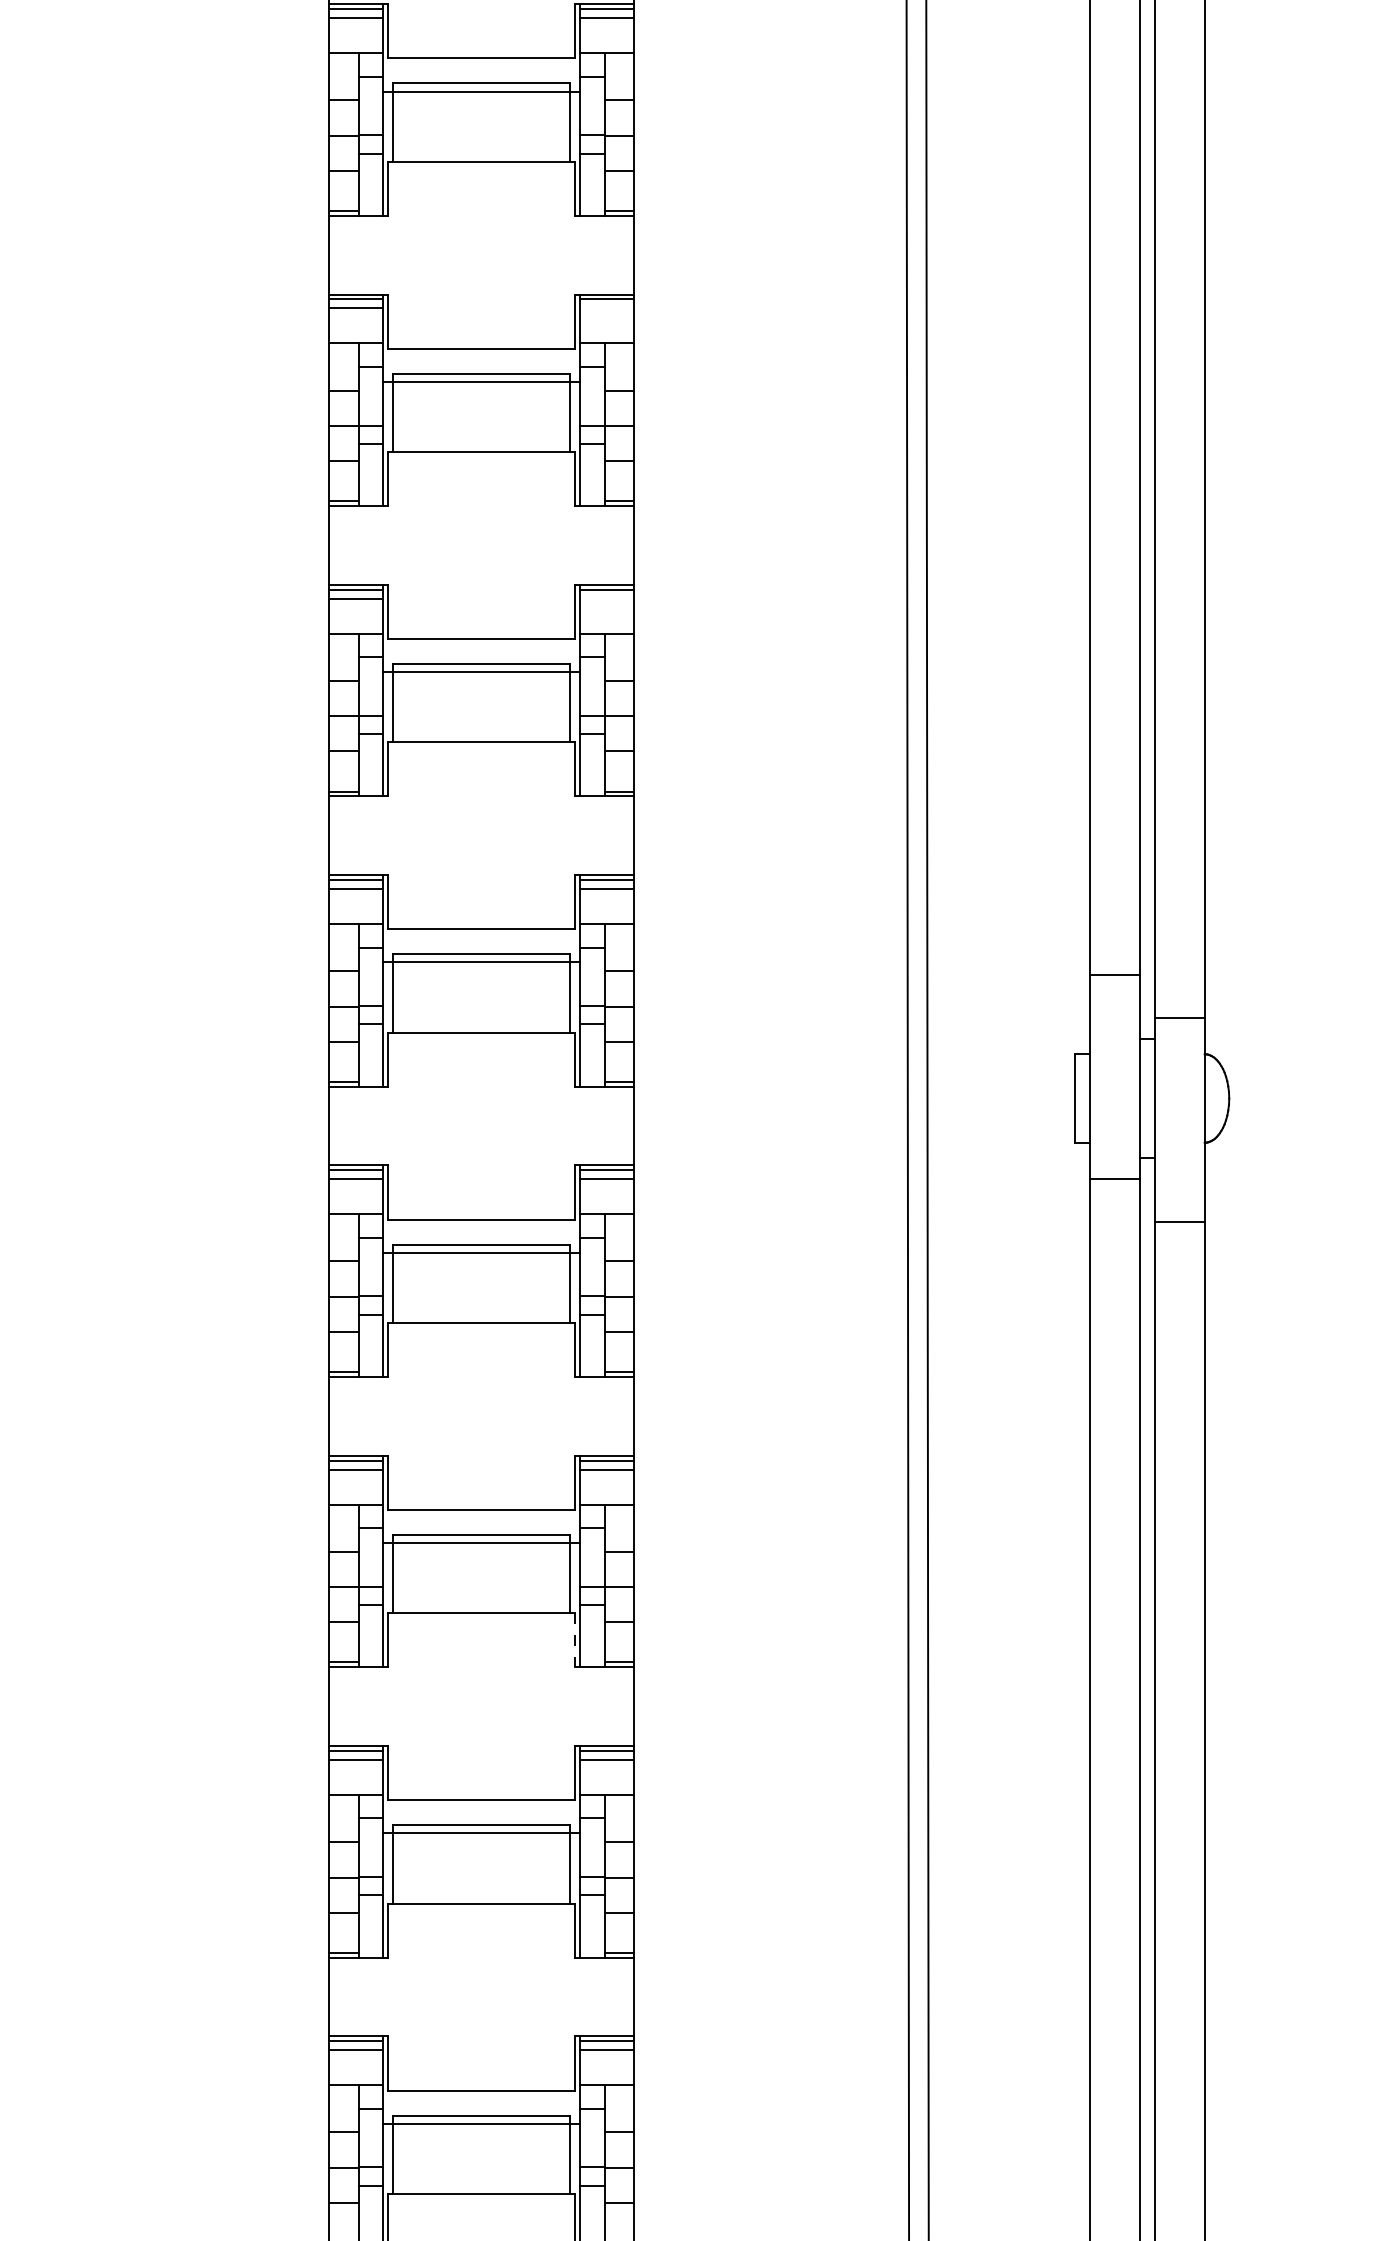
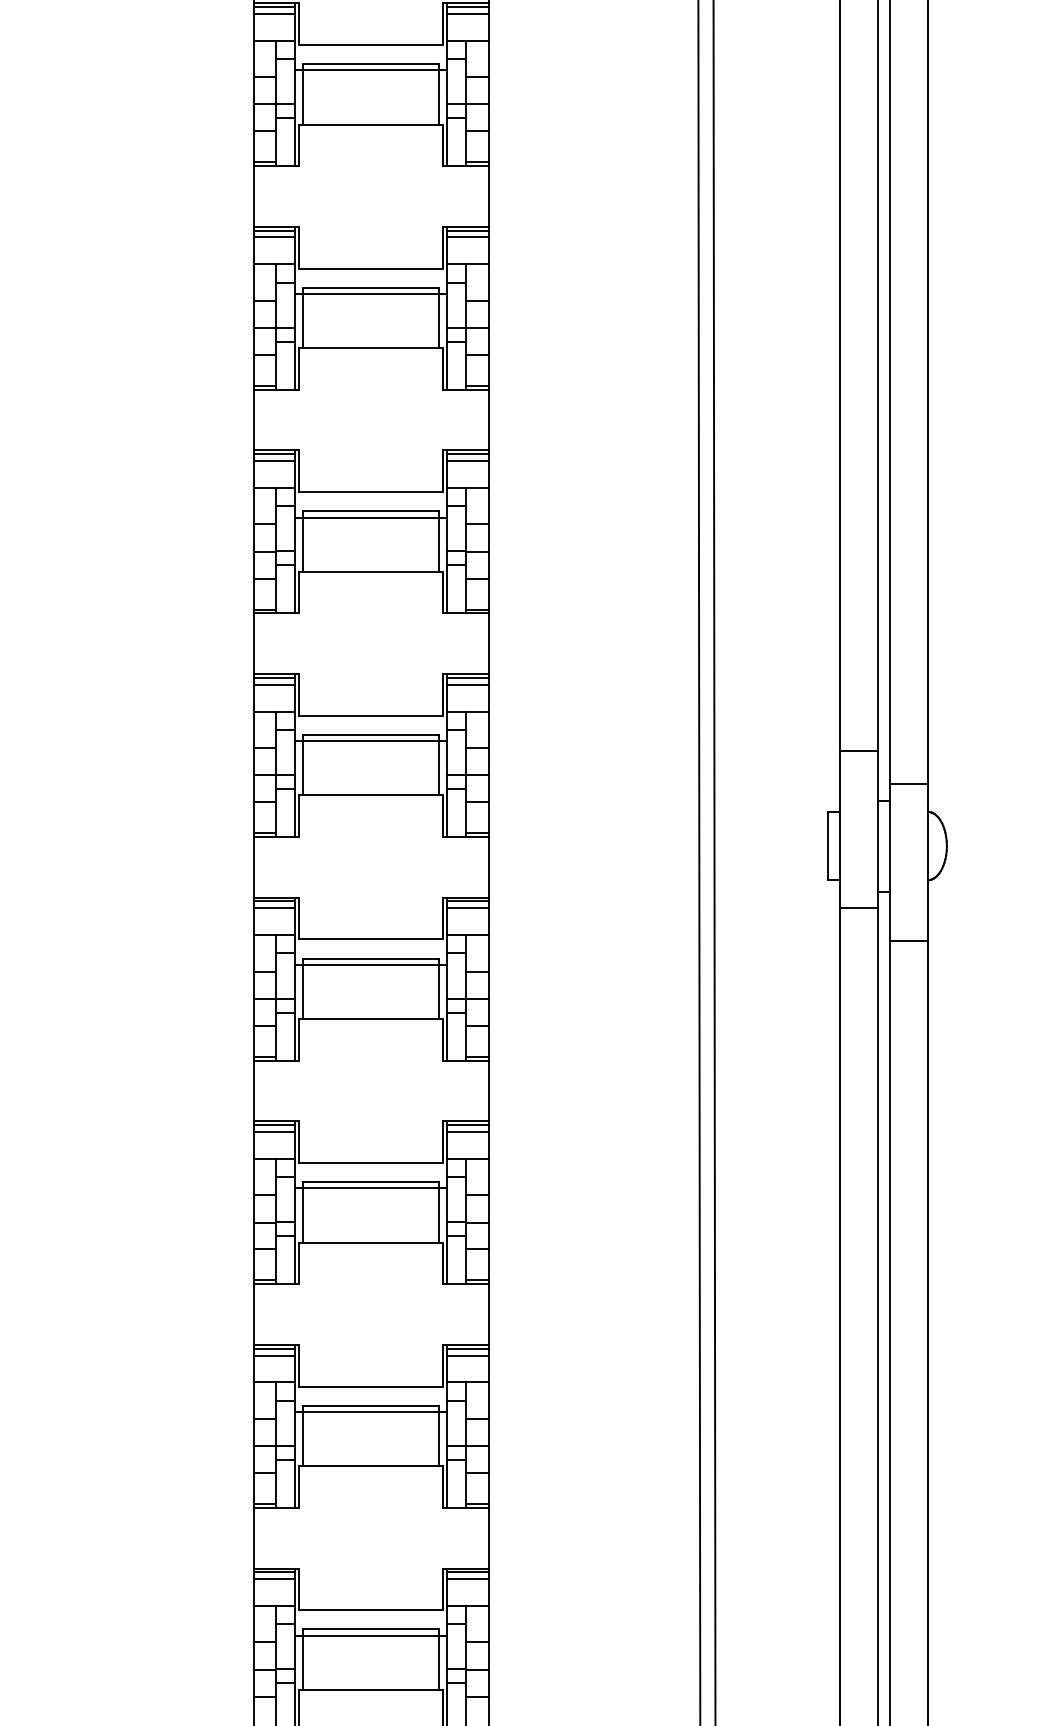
line: (607, 308) -> (467, 237), added
line: (607, 598) -> (467, 460), added
line: (575, 1639) -> (443, 1262), dashed -> solid

